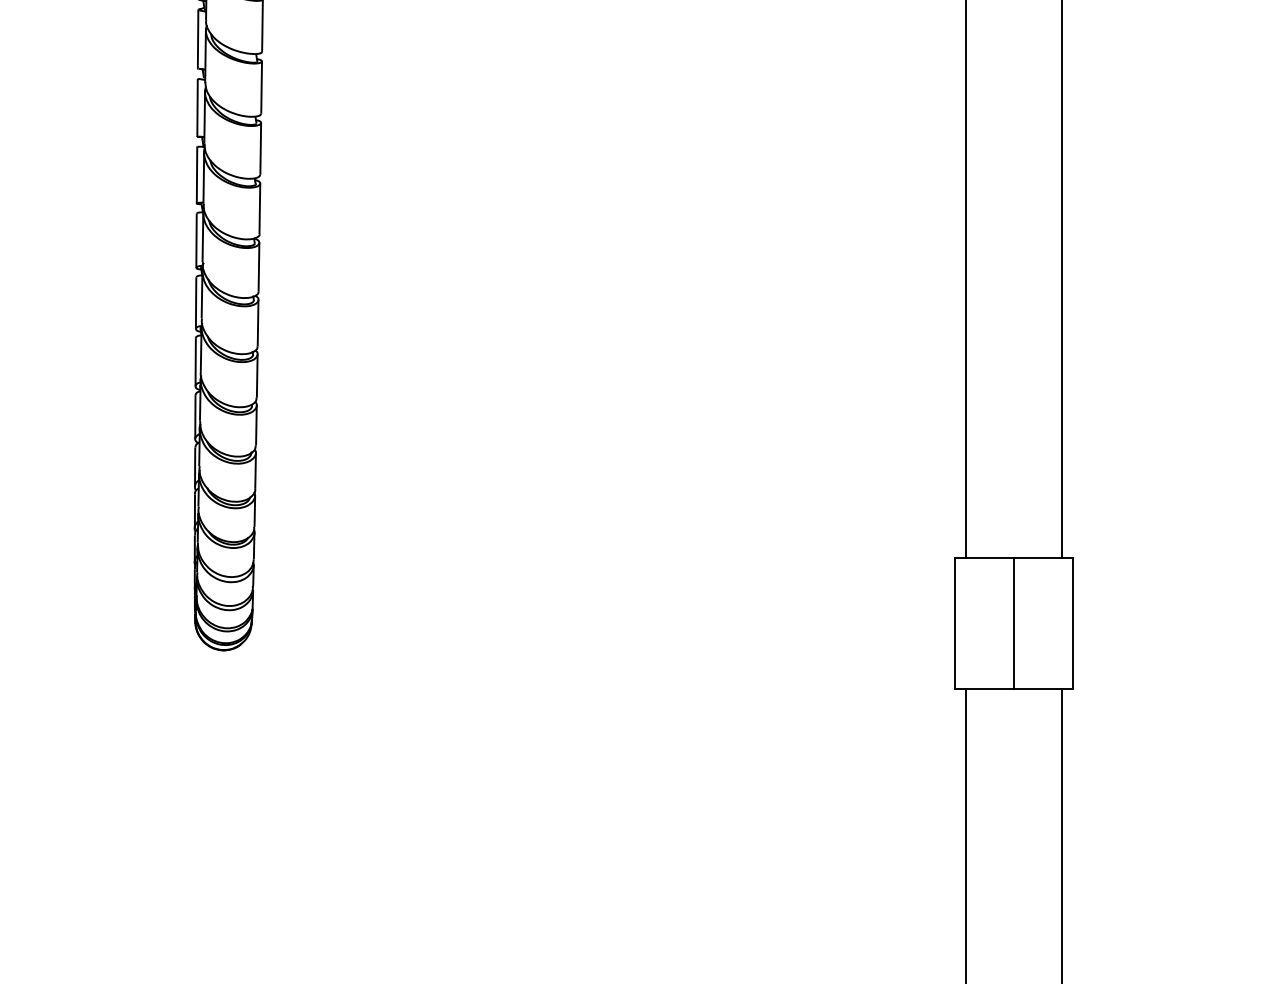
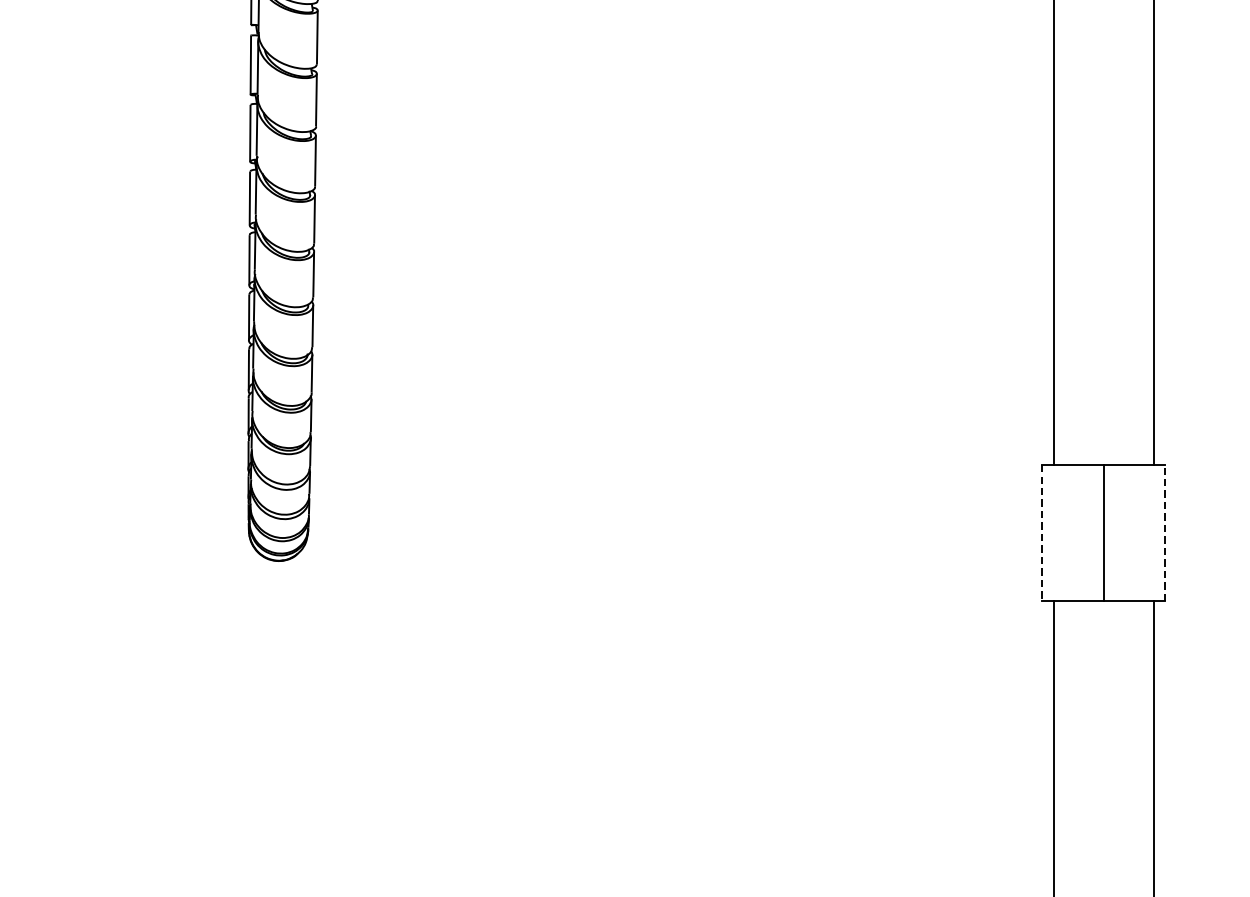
line: (1072, 623) -> (1164, 532), solid -> dashed
line: (955, 624) -> (1042, 534), solid -> dashed

